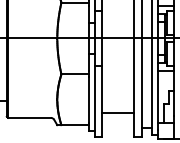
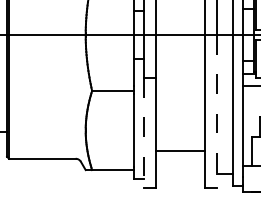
line: (141, 88) -> (216, 112), solid -> dashed
line: (94, 102) -> (143, 134), solid -> dashed

